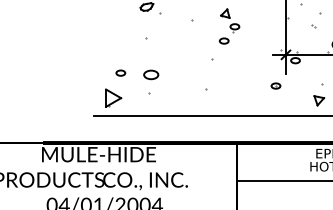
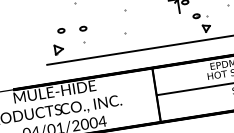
part: (150, 74) -> (82, 28), size x0.62
part: (275, 85) -> (196, 15), moved
part: (113, 97) -> (58, 49), size x0.71

